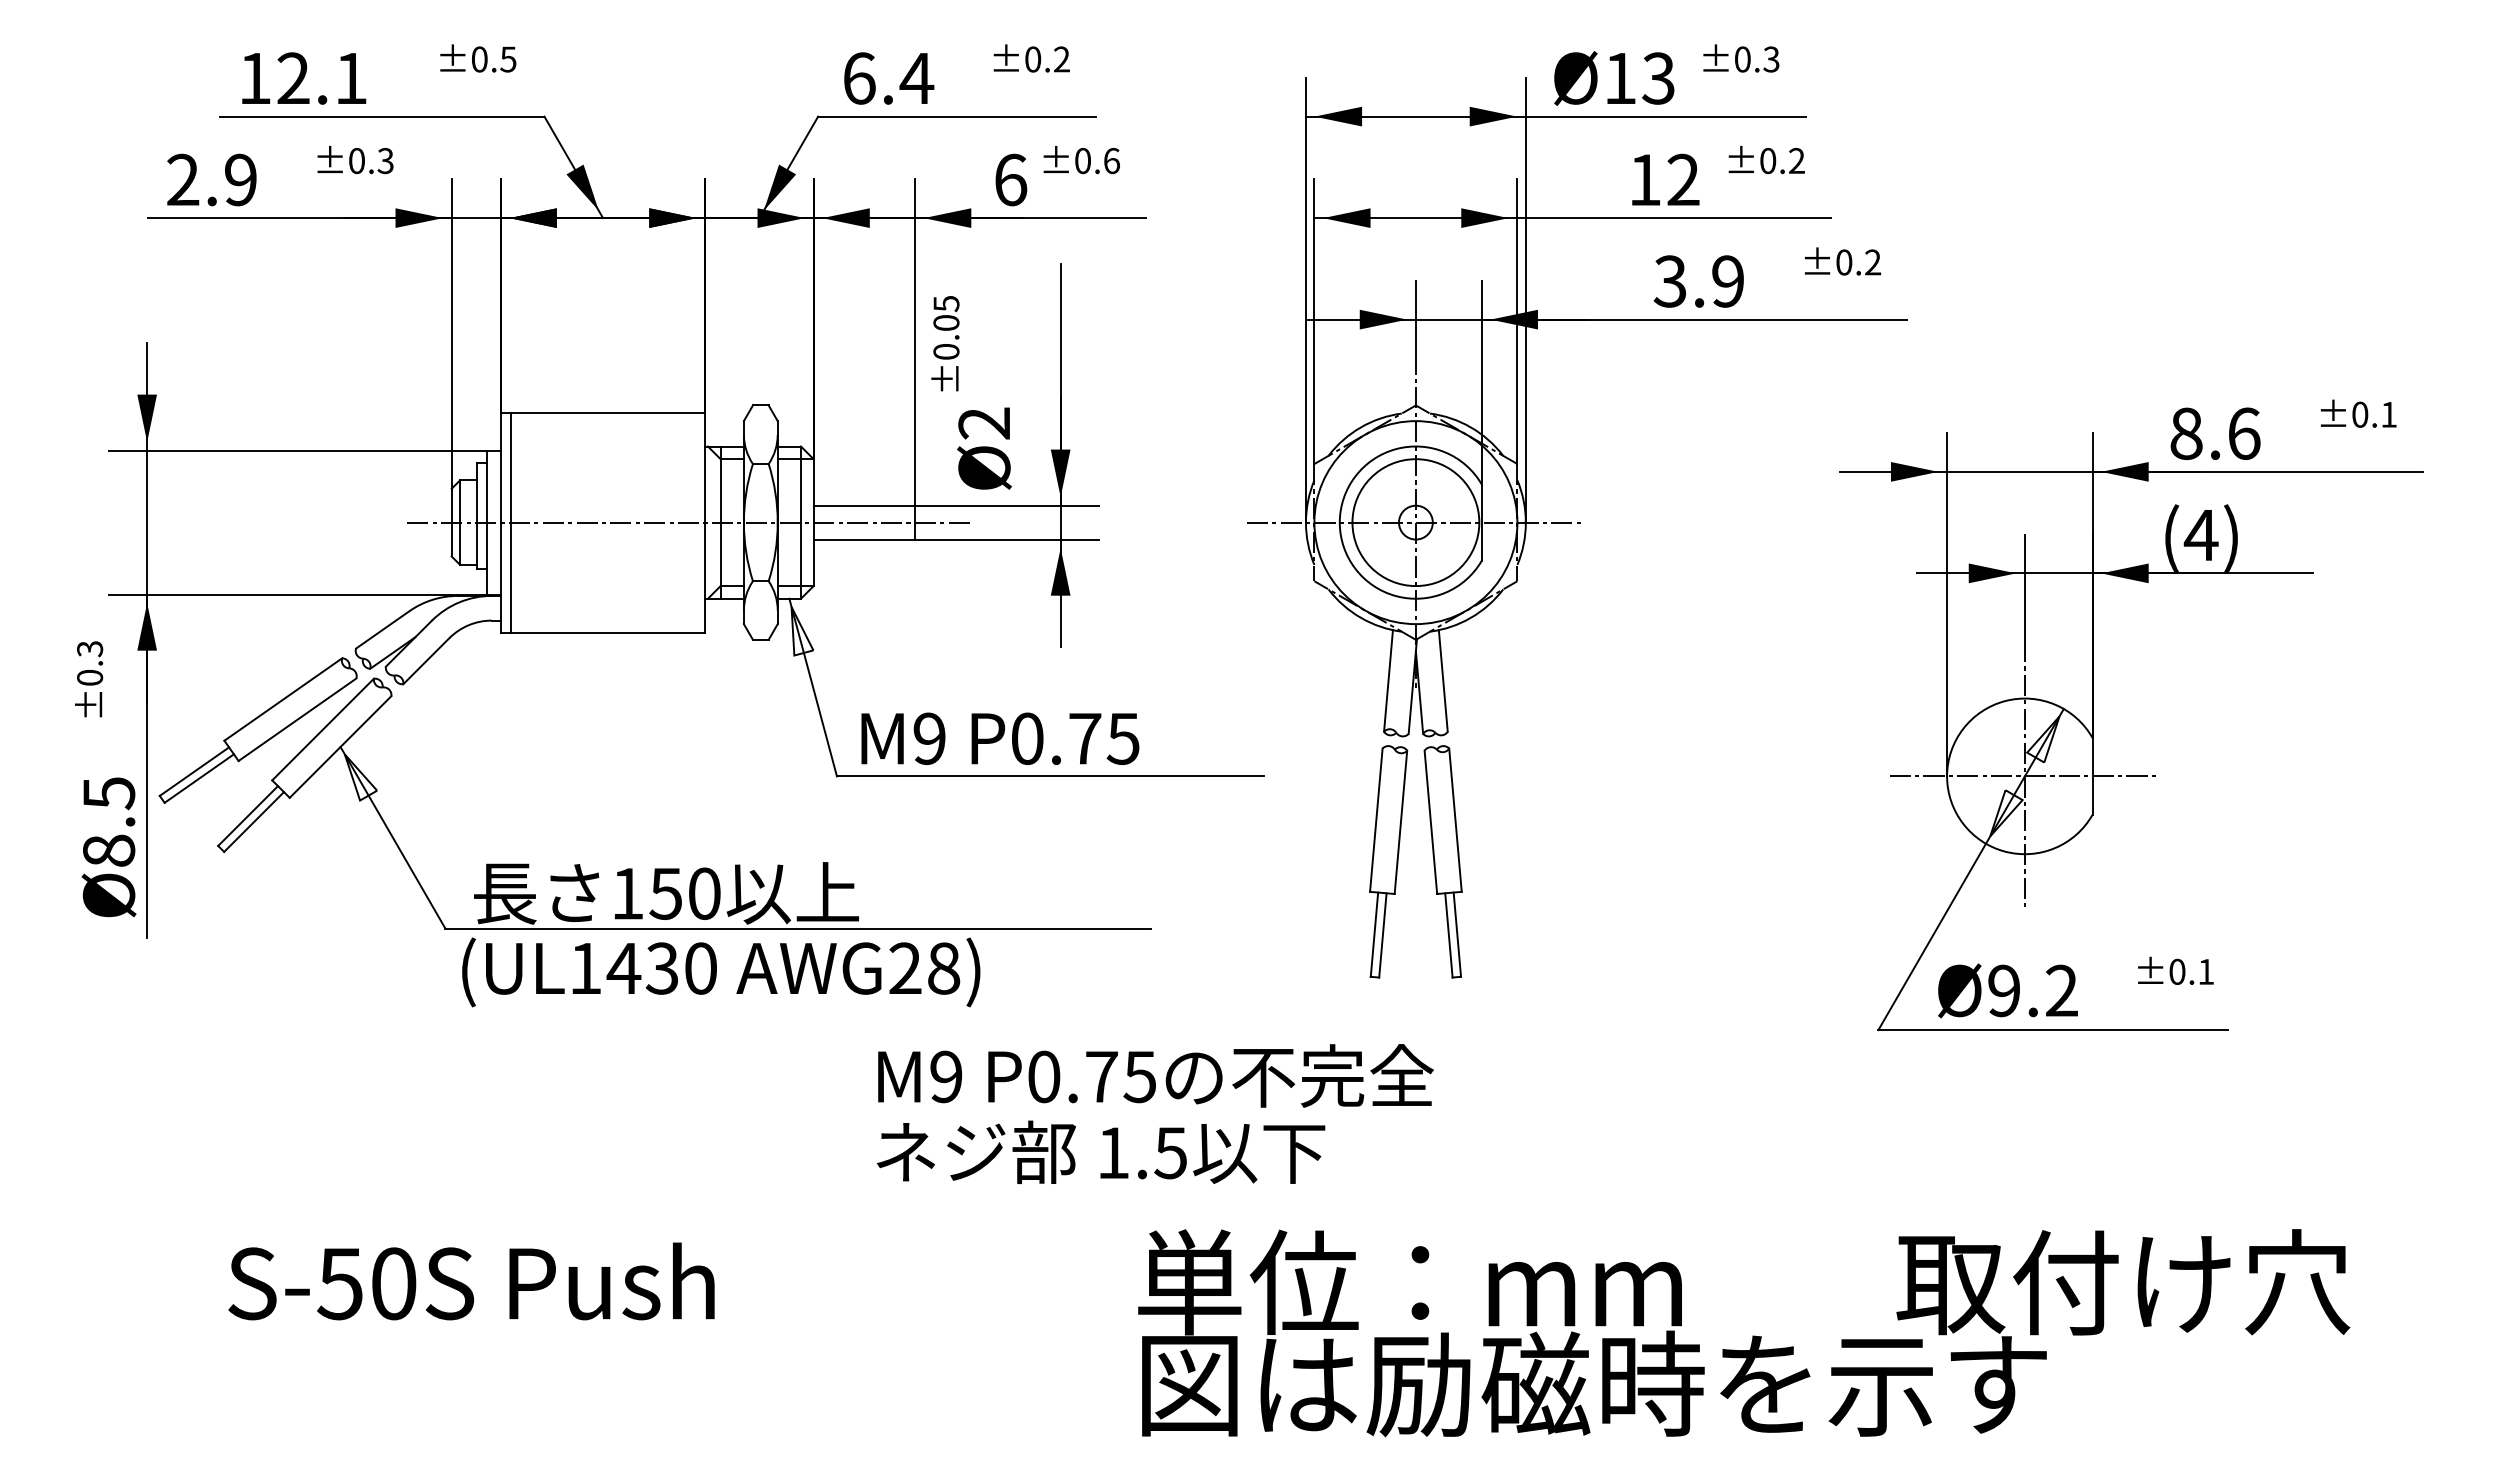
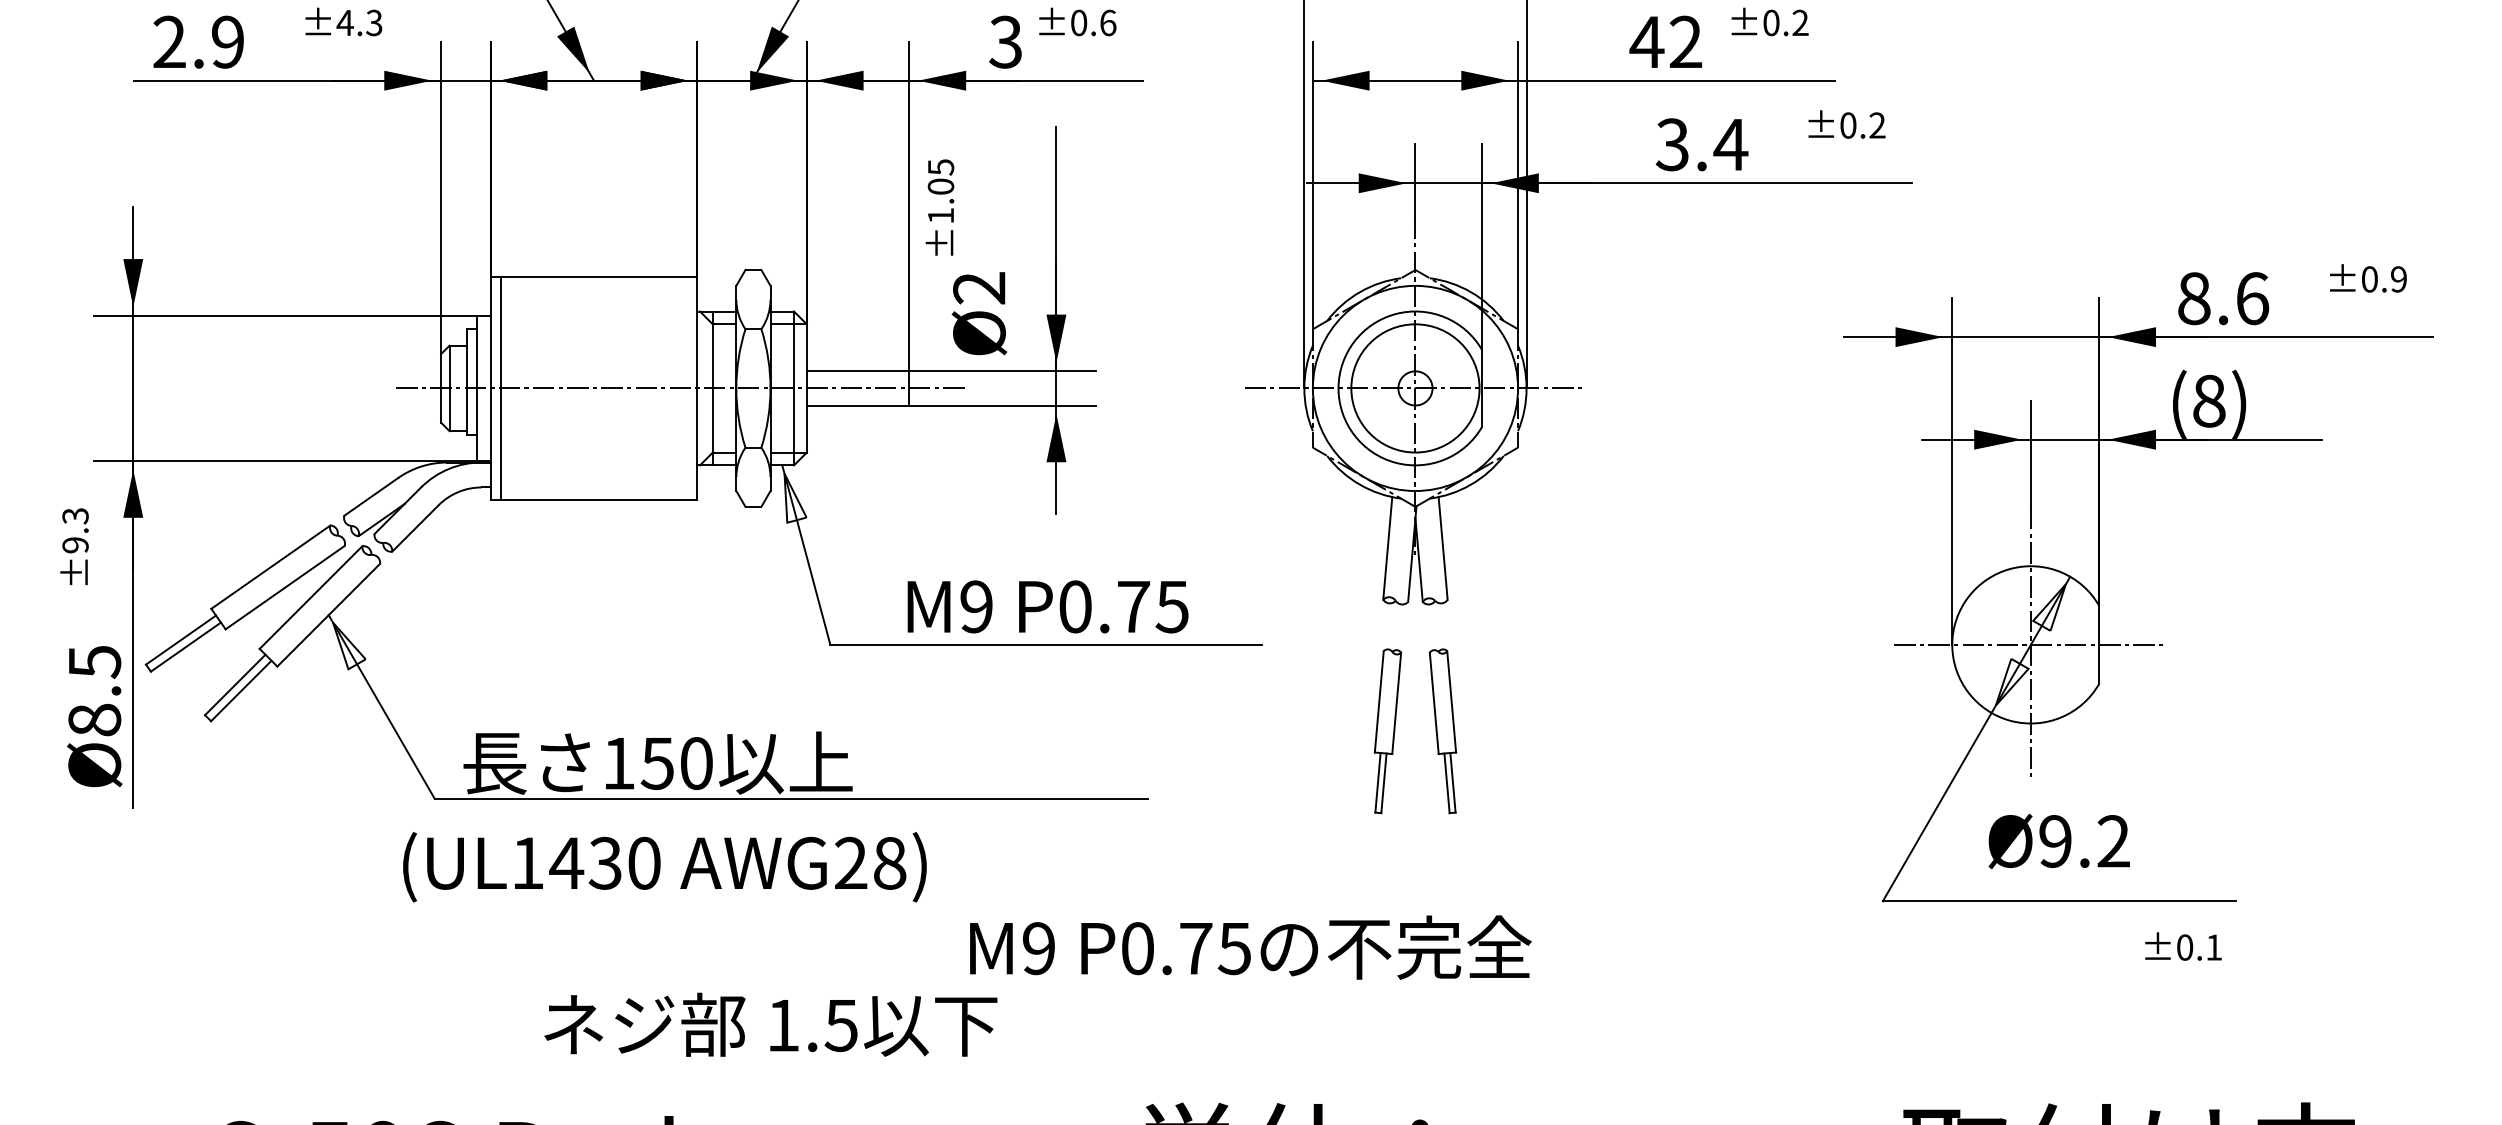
text: (356, 161) -> (344, 23), ±0.3 -> ±4.3
text: (1010, 179) -> (1005, 41), 6 -> 3
text: (1644, 179) -> (1646, 41), 12 -> 42
text: (1727, 281) -> (1730, 144), 3.9 -> 3.4
text: (946, 351) -> (941, 215), ±0.05 -> ±1.05
text: (2388, 414) -> (2398, 279), ±0.1 -> ±0.9
text: (2200, 535) -> (2208, 401), (4) -> (8)
text: (90, 677) -> (76, 544), ±0.3 -> ±9.3
text: (1000, 738) -> (1048, 606), moved
part: (1388, 861) -> (1387, 730), size x0.7
part: (1442, 861) -> (1442, 730), size x0.7
text: (2175, 970) -> (2183, 946), moved
text: (721, 972) -> (665, 867), moved
text: (2007, 990) -> (2058, 841), moved
text: (1155, 1075) -> (1250, 947), moved
text: (1101, 1151) -> (771, 1023), moved

